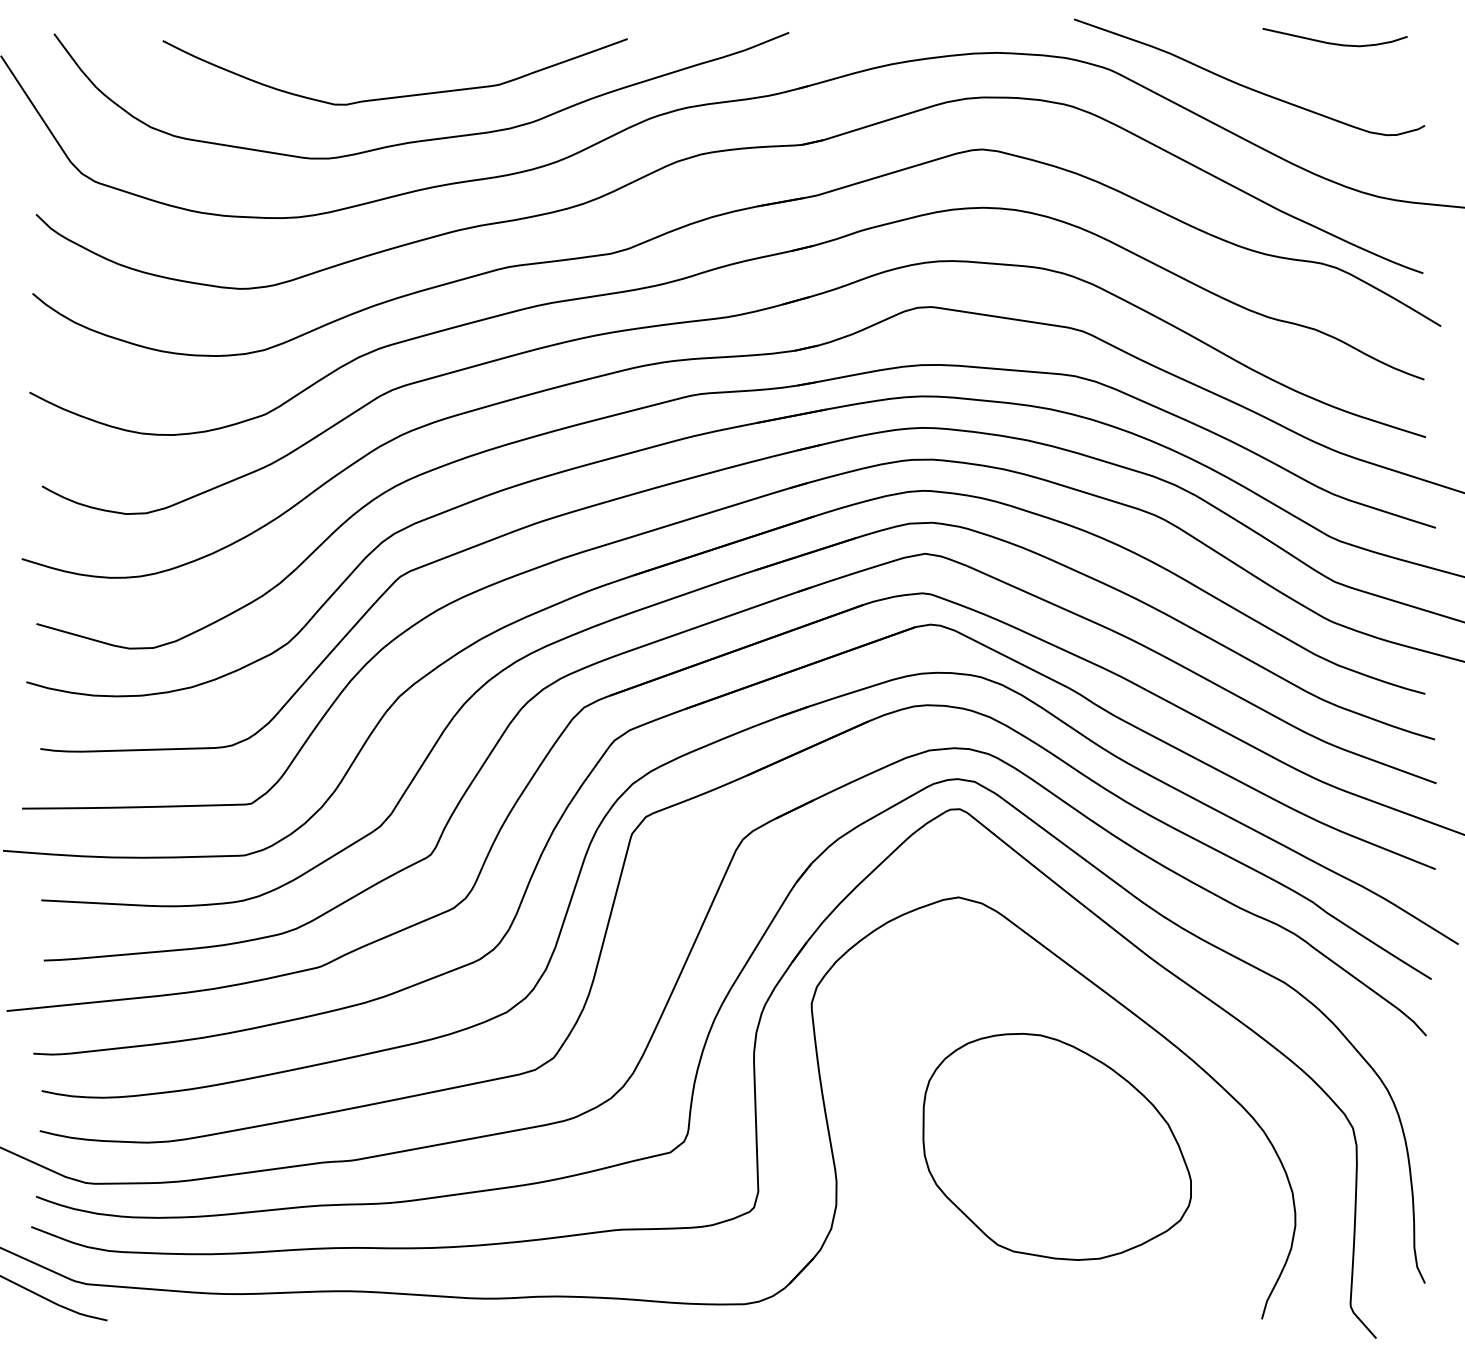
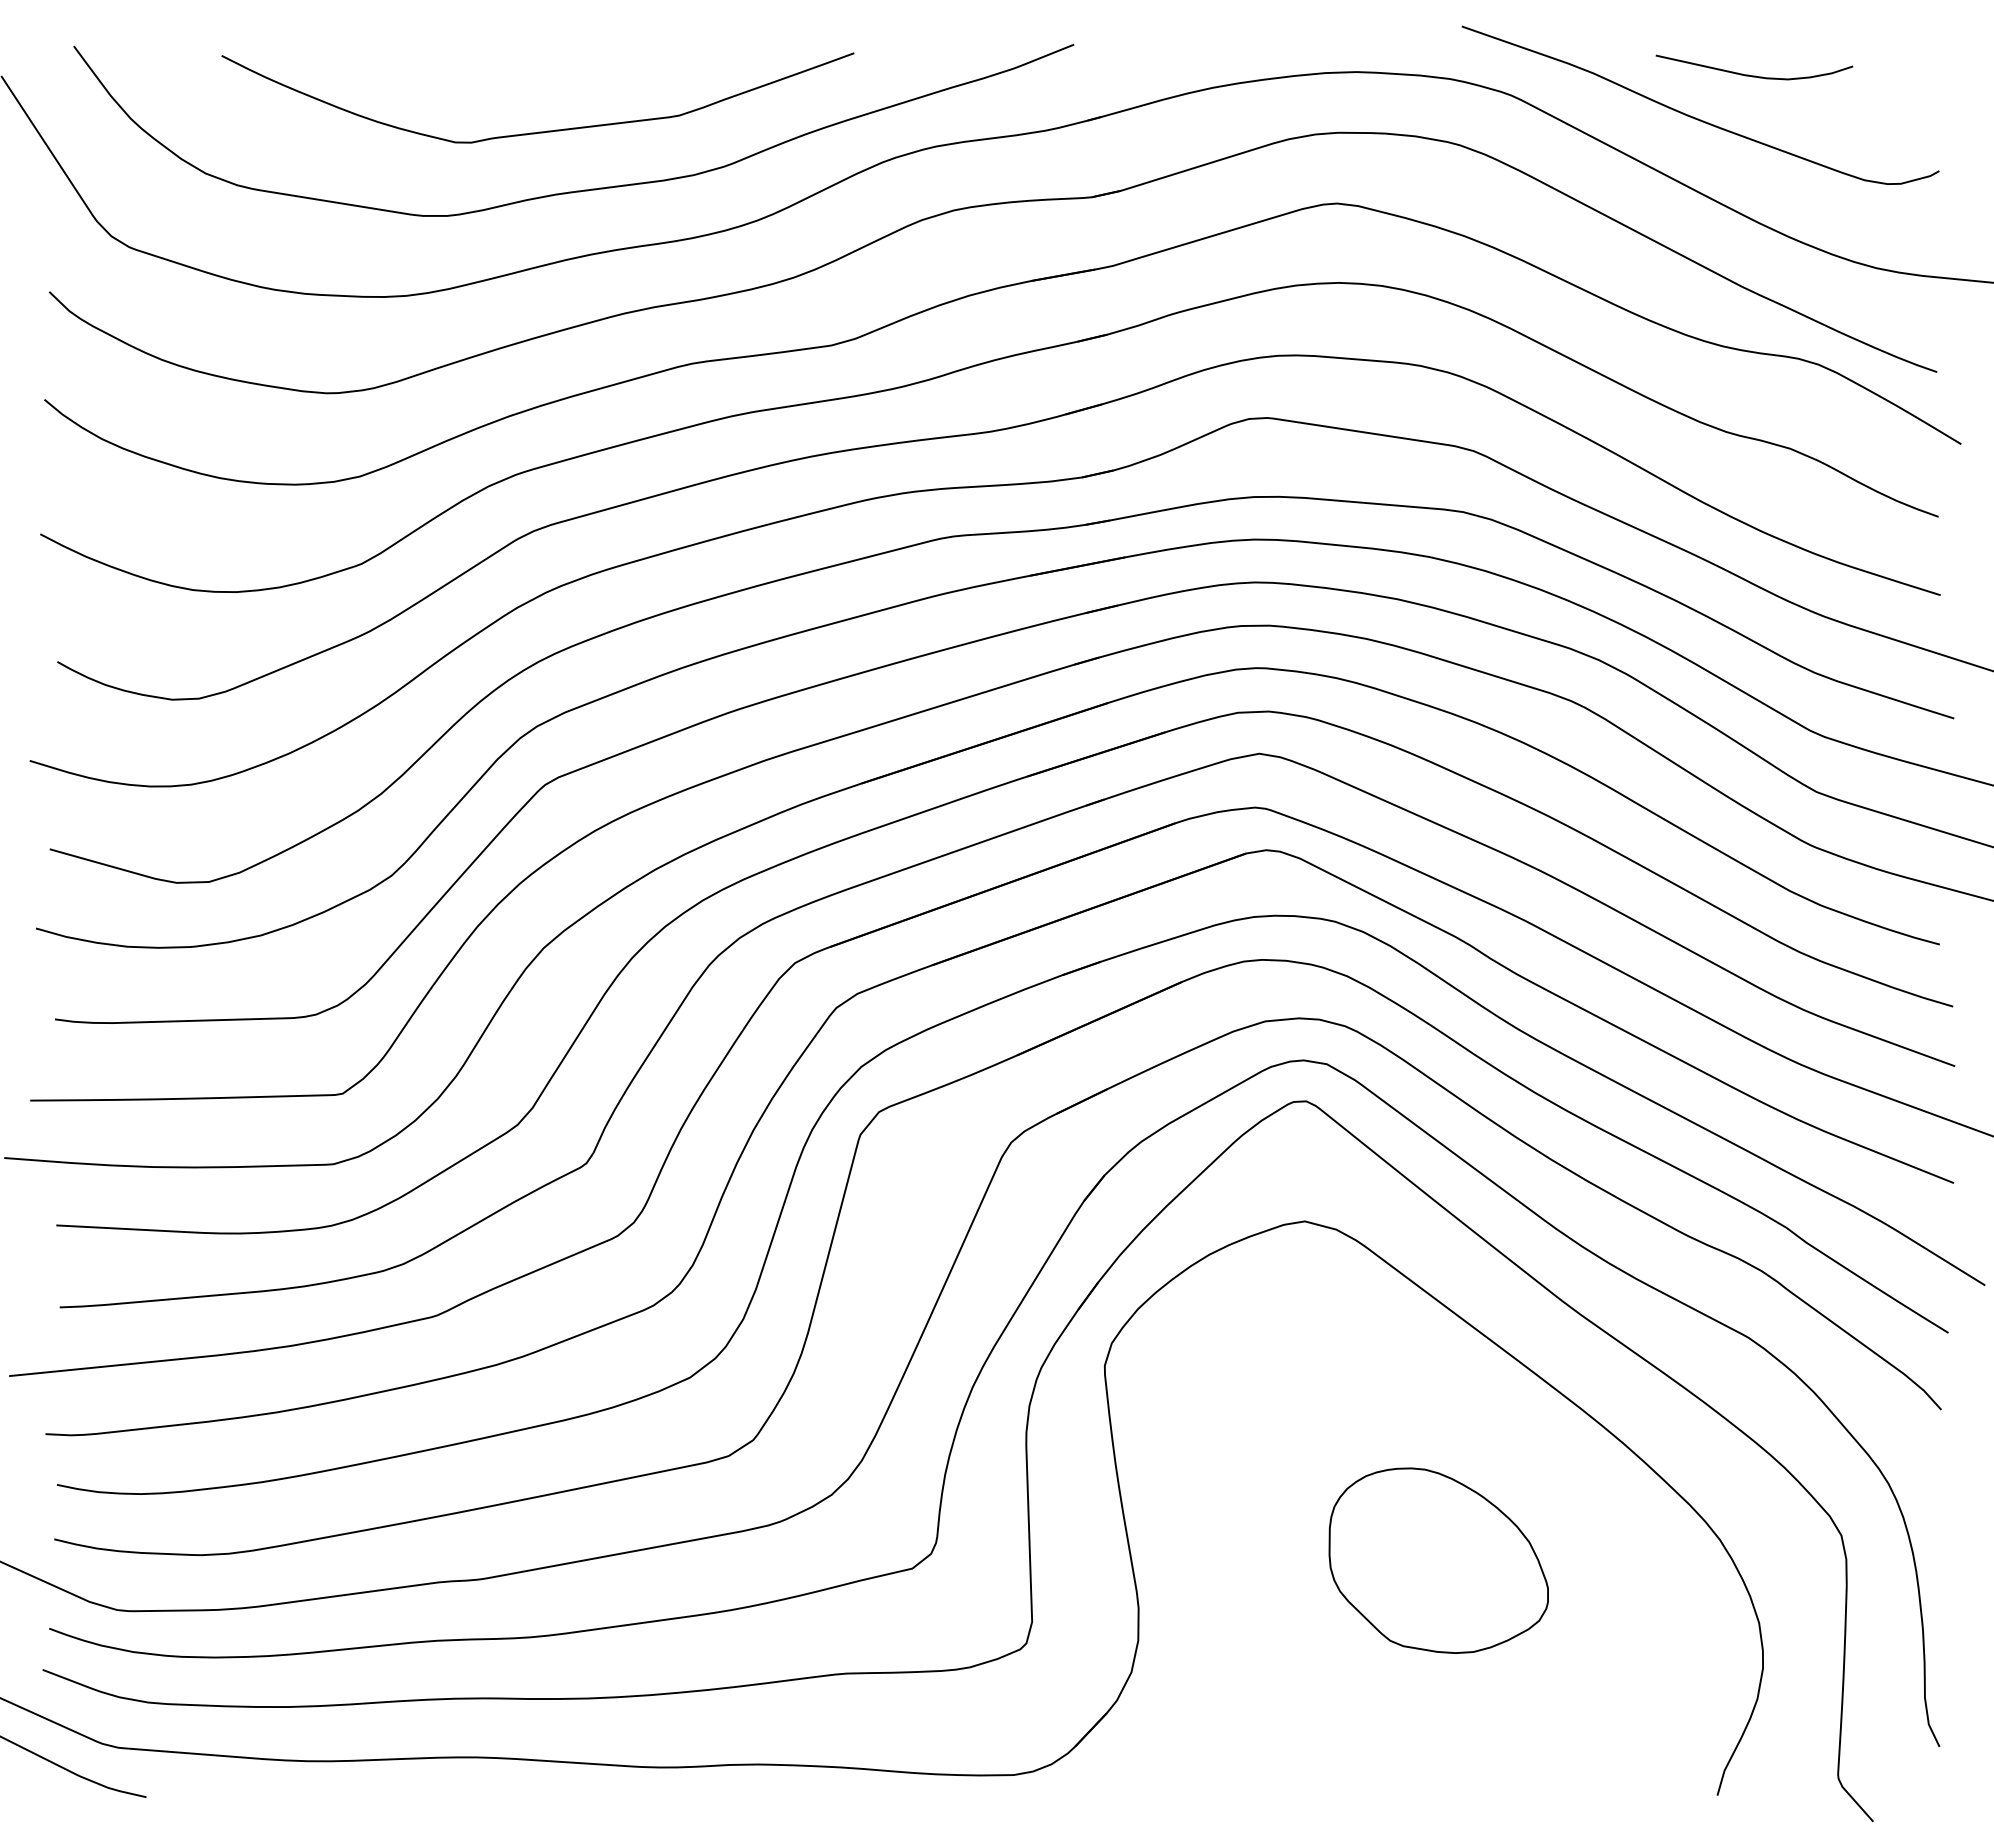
curve: (1332, 42) -> (1750, 74), moved
part: (1056, 1146) -> (1437, 1560), size x0.6

